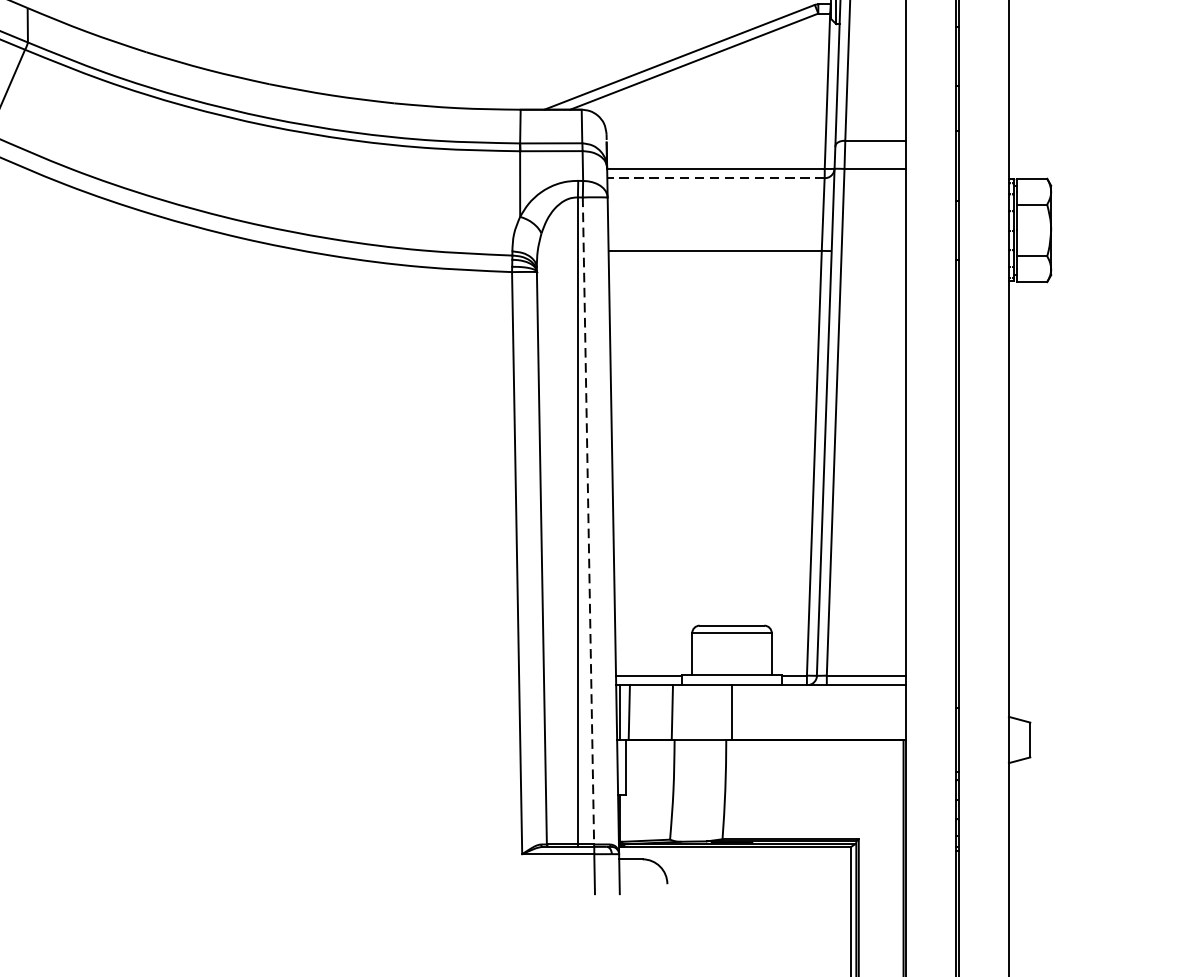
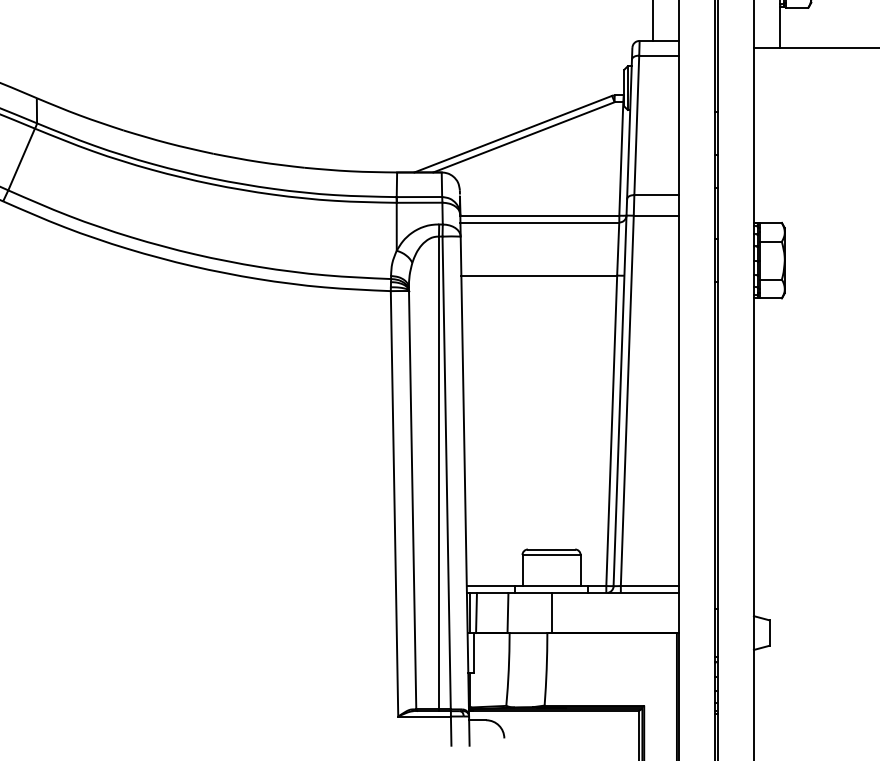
line: (715, 178) -> (539, 222), dashed -> solid
line: (588, 521) -> (446, 473), dashed -> solid

